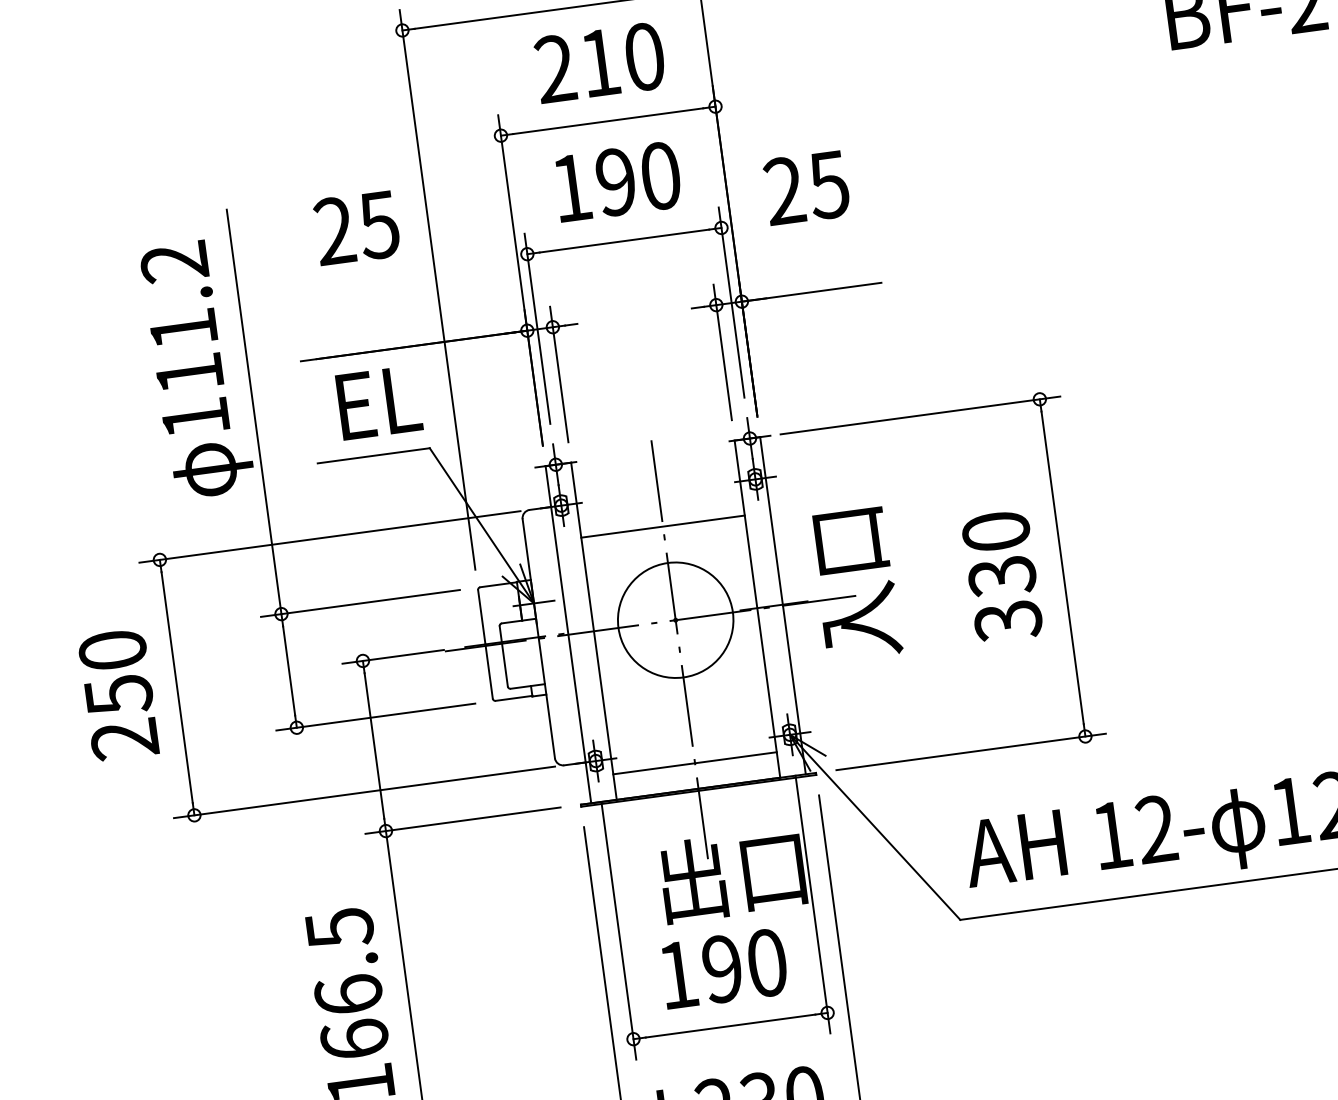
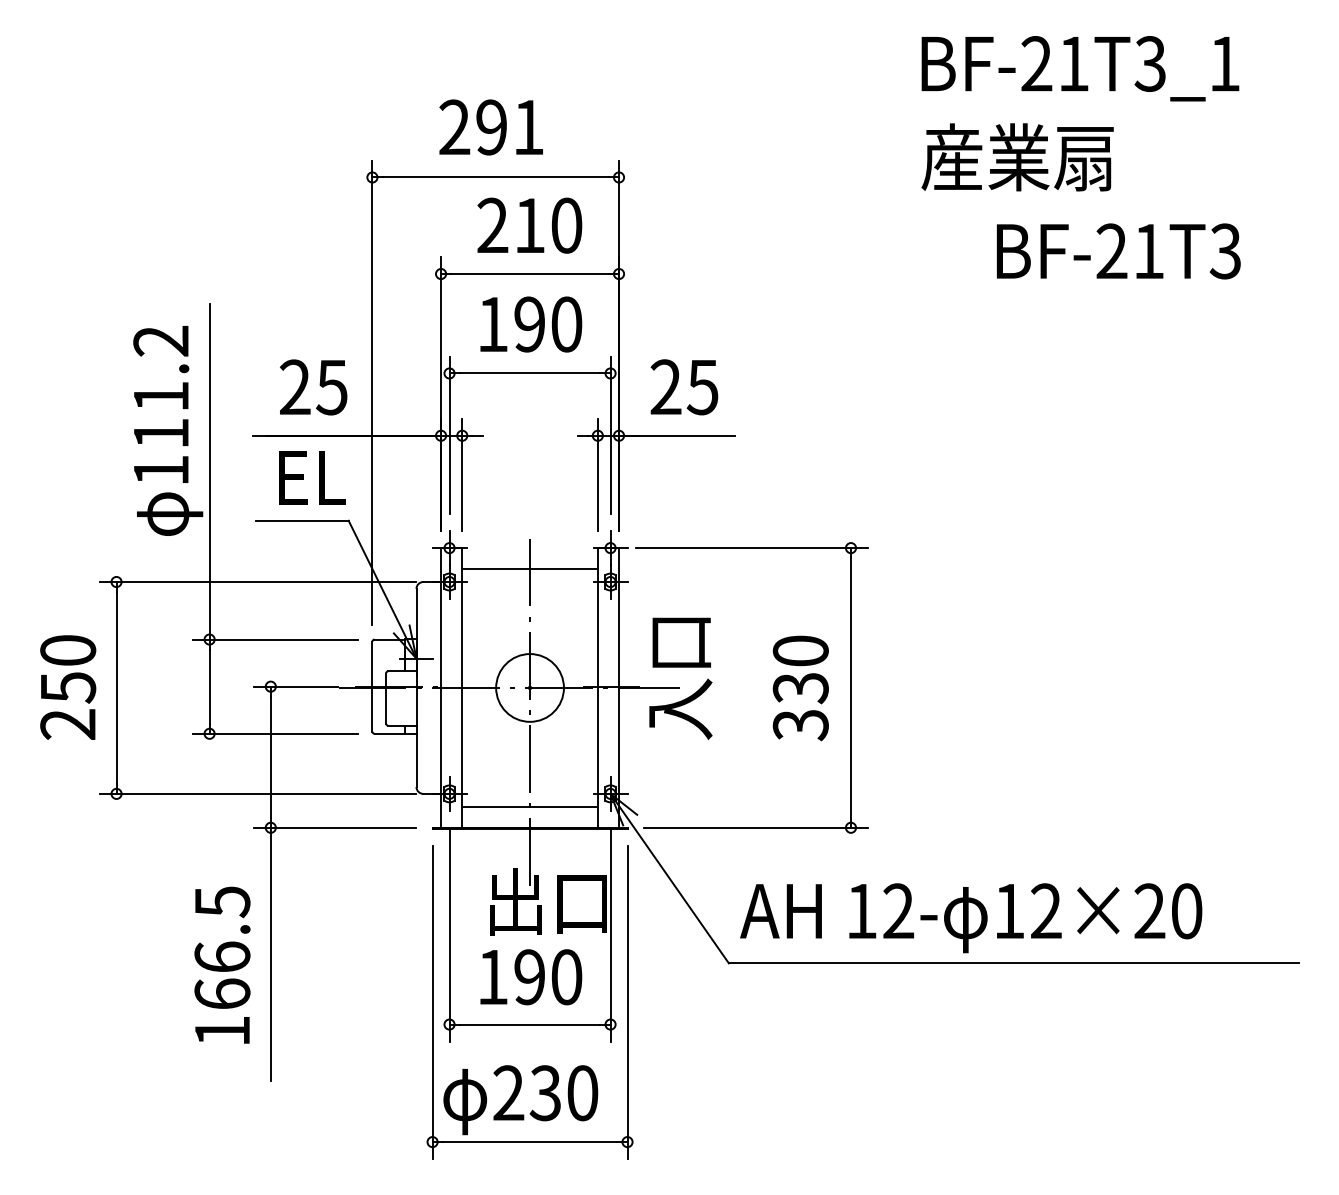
text: (806, 188) -> (684, 387), moved
text: (356, 228) -> (313, 387), moved
line: (662, 526) -> (529, 569), moved
circle: (674, 619) -> (529, 687), size x0.71

